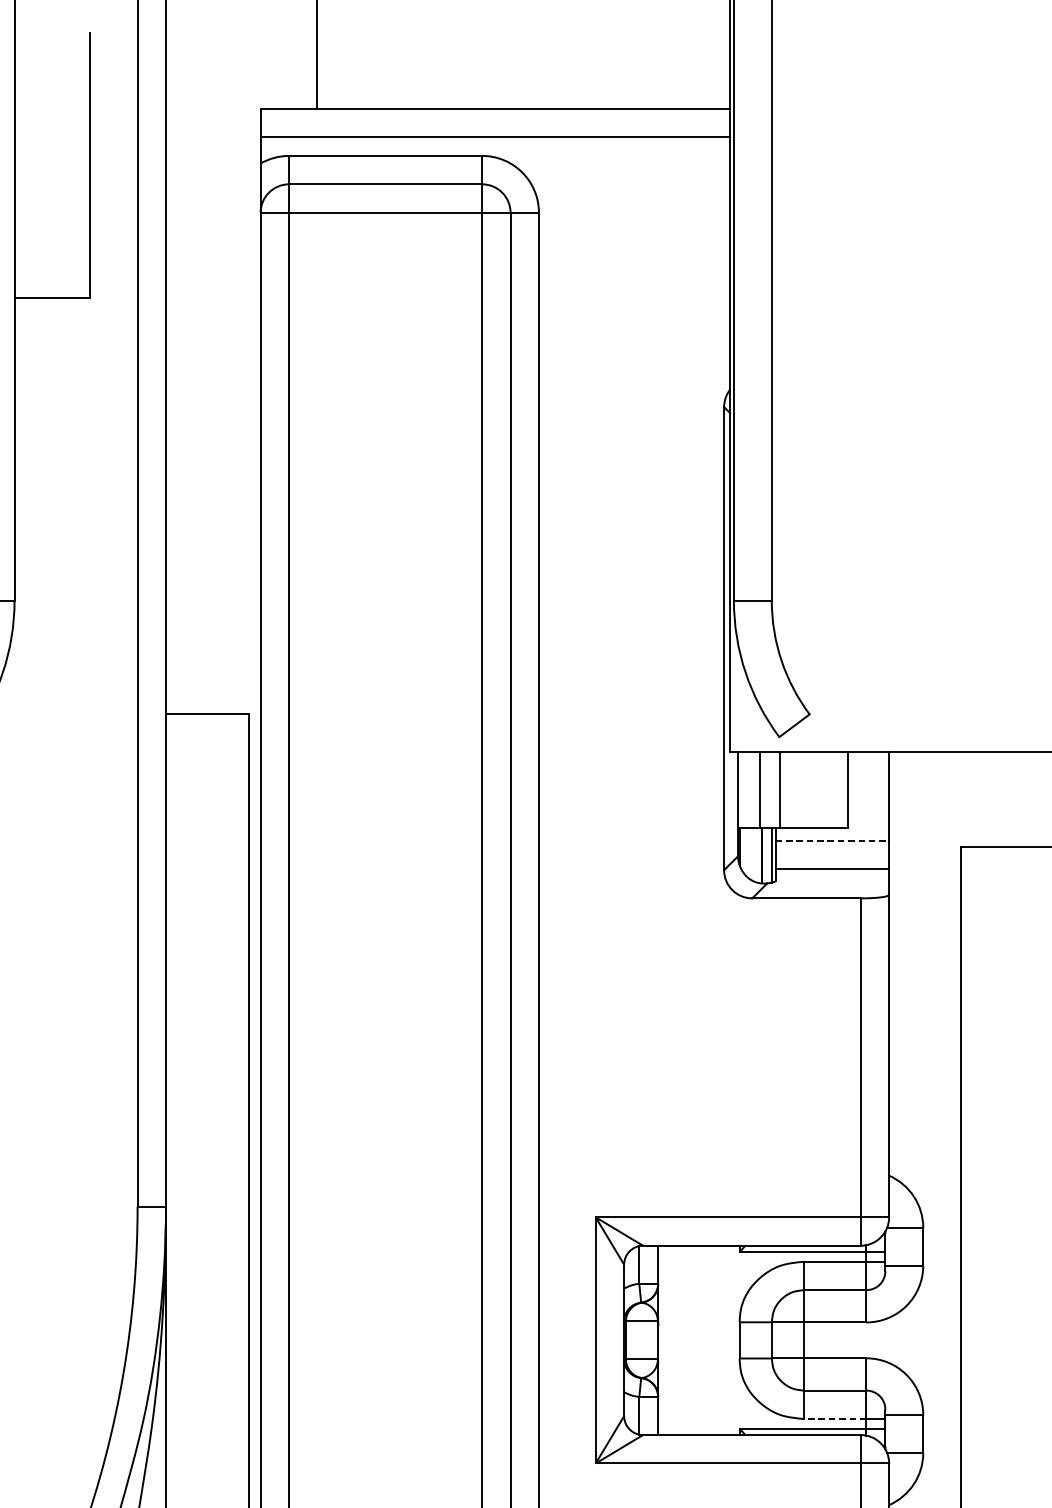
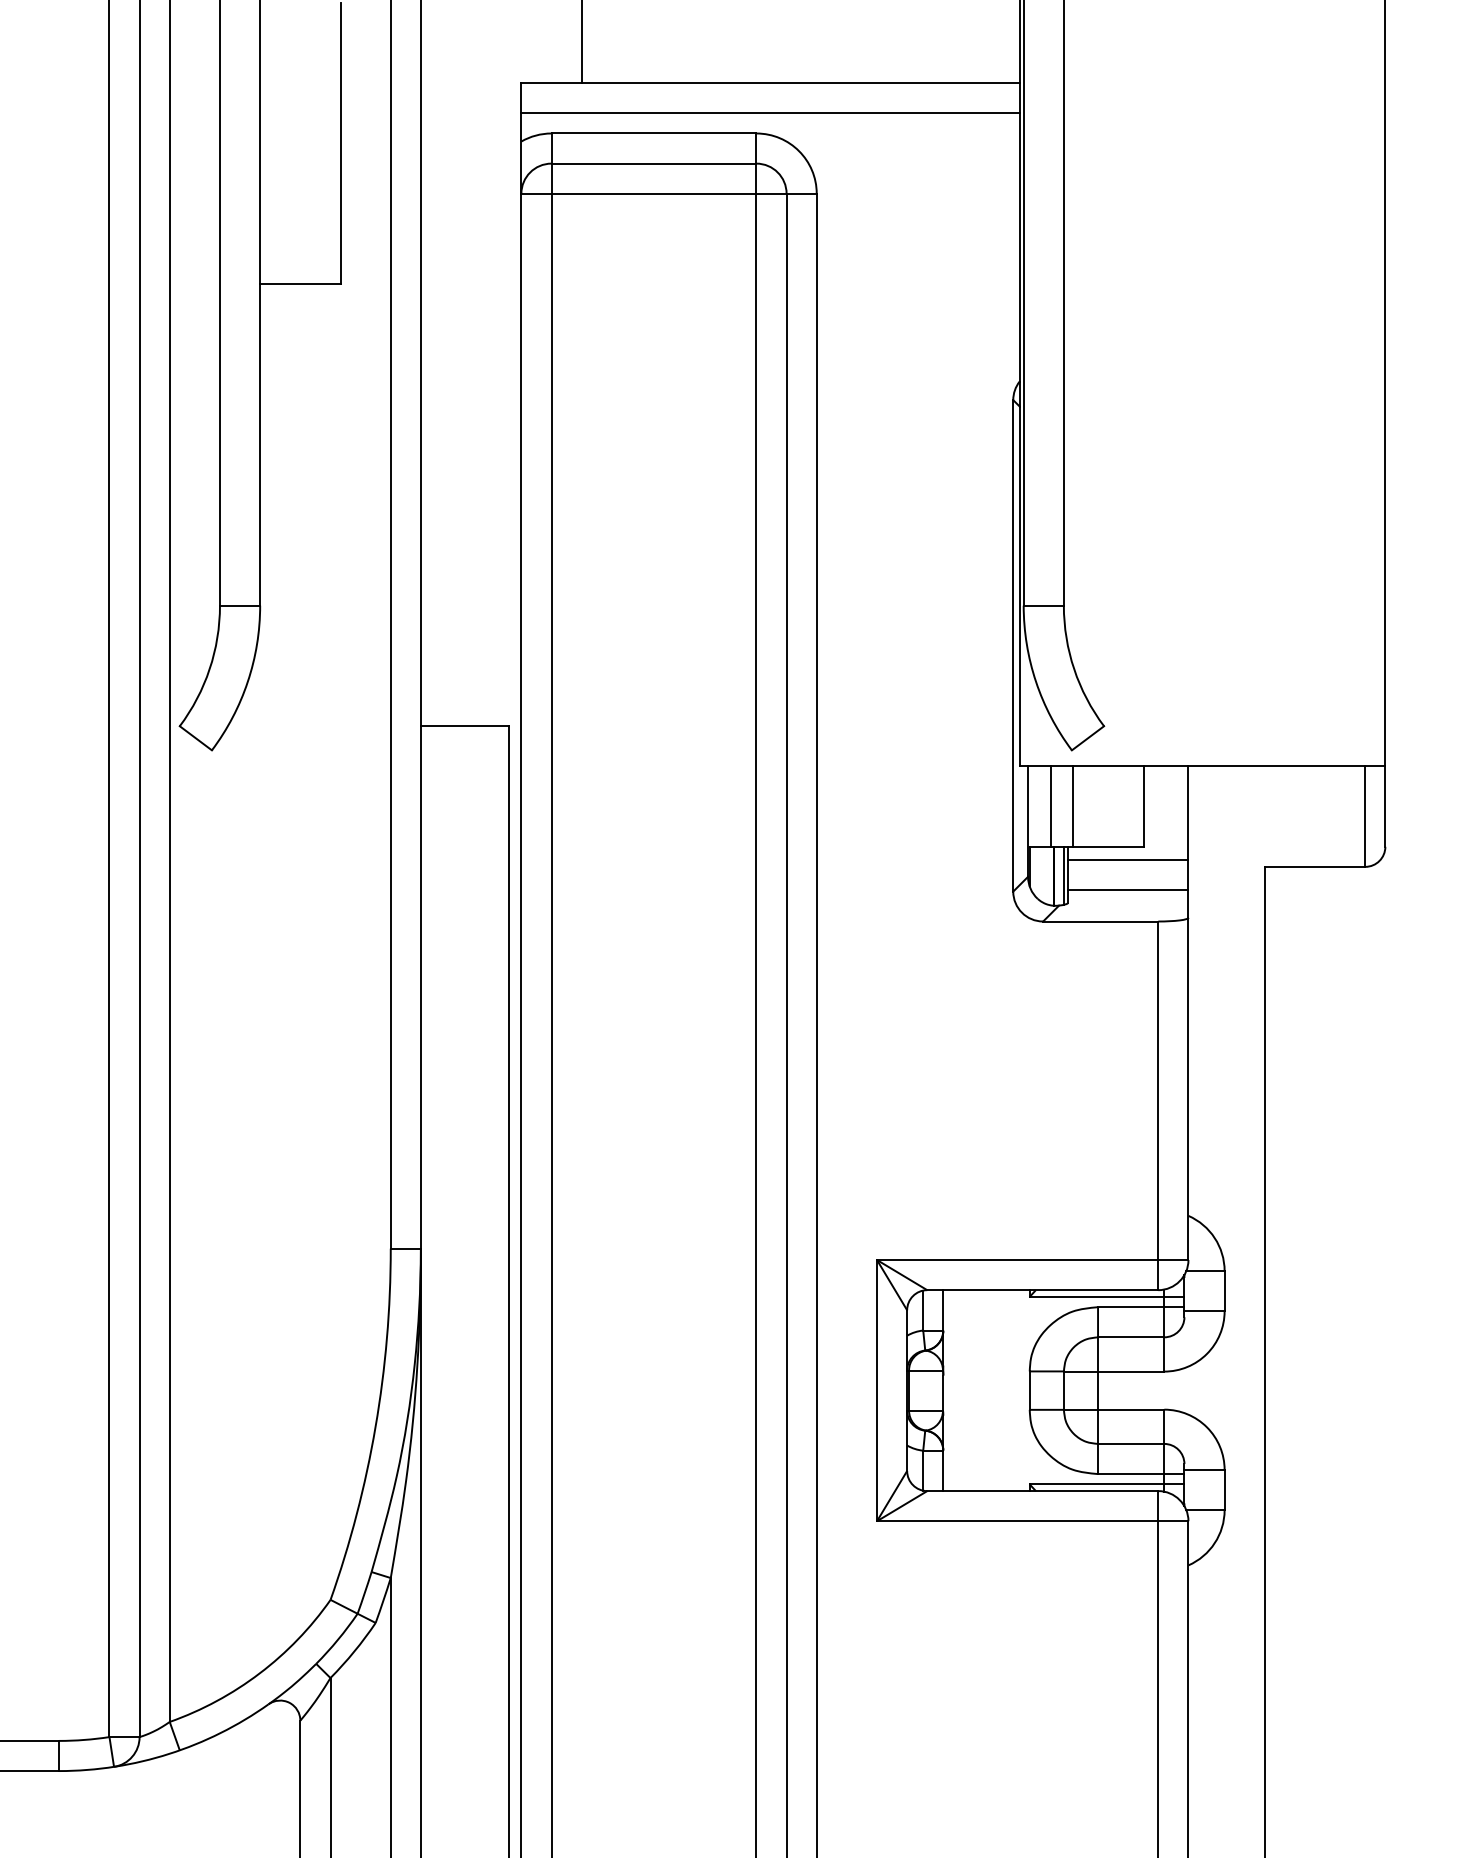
line: (832, 840) -> (1128, 860), dashed -> solid
line: (834, 1419) -> (1130, 1474), dashed -> solid

